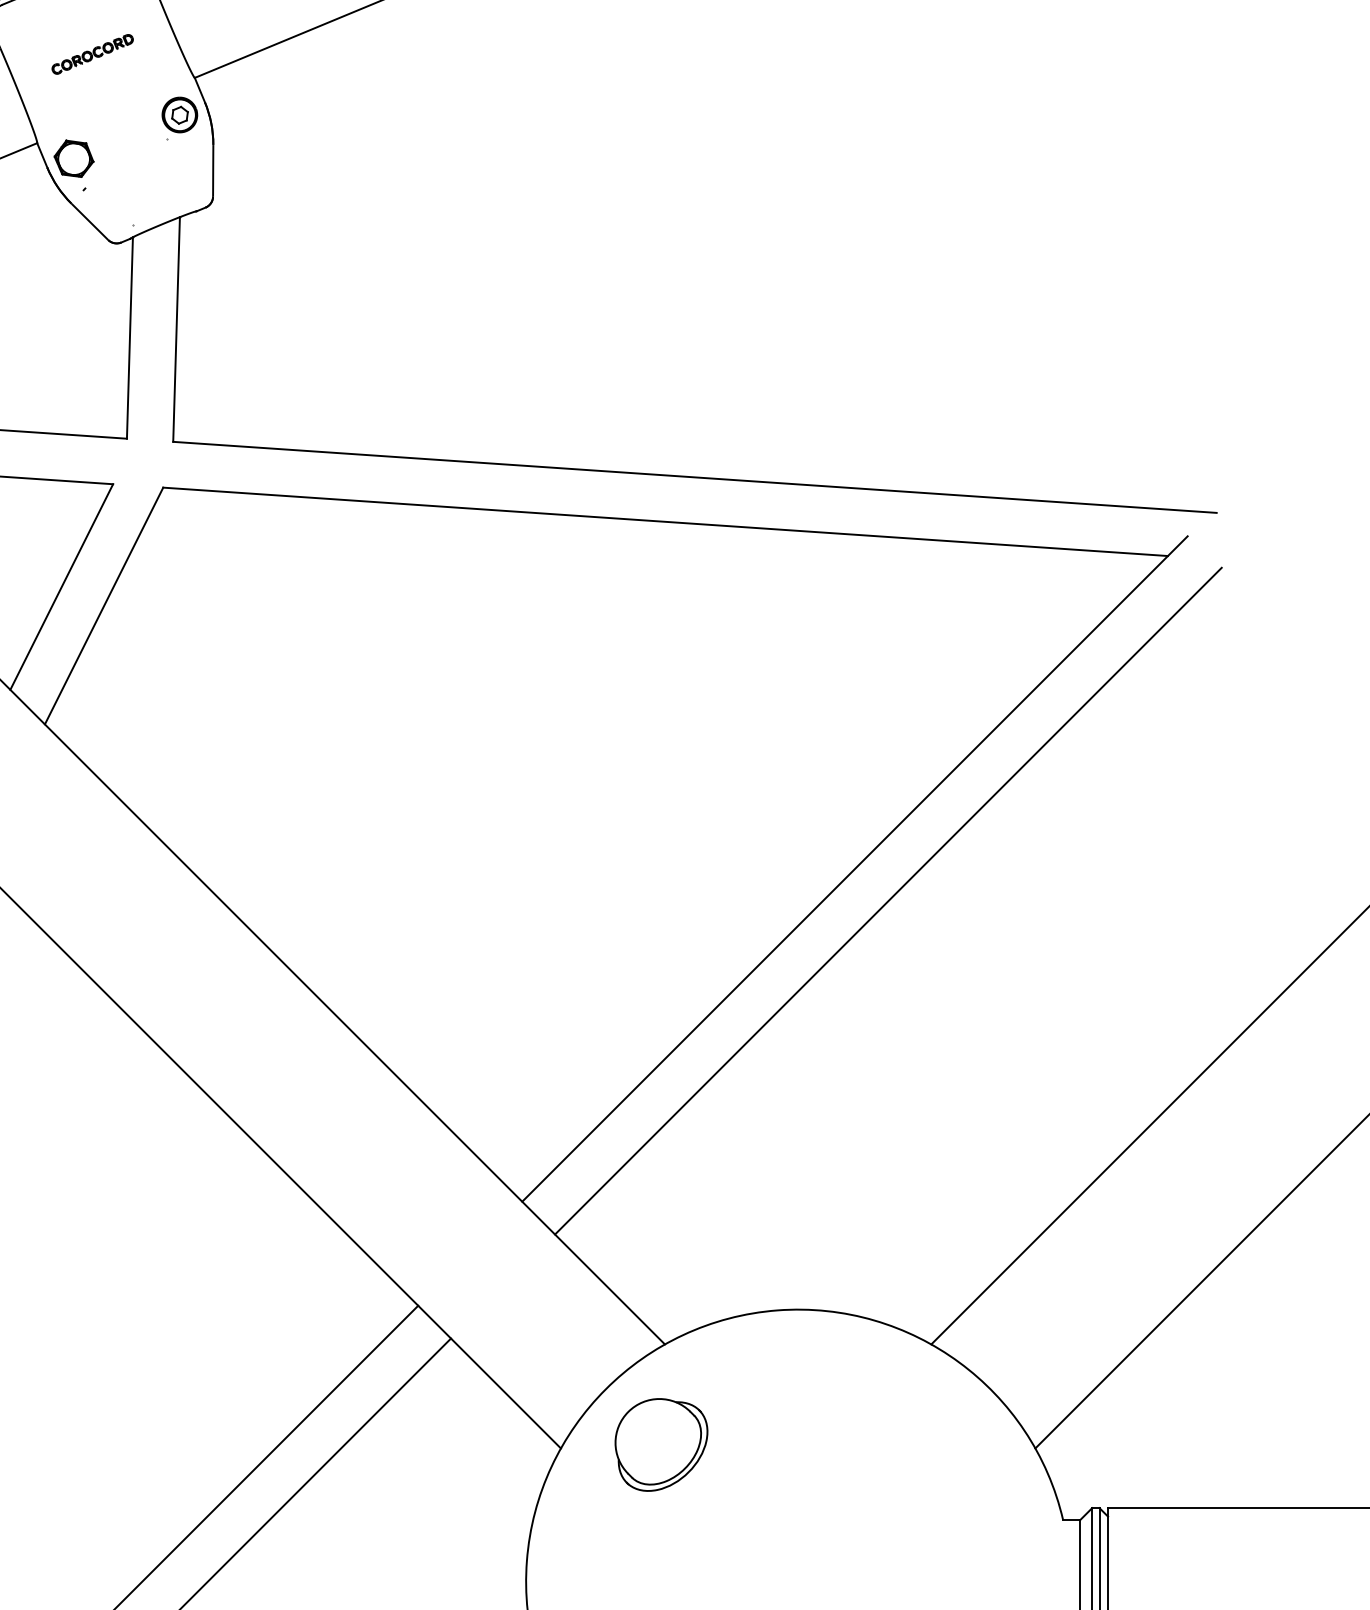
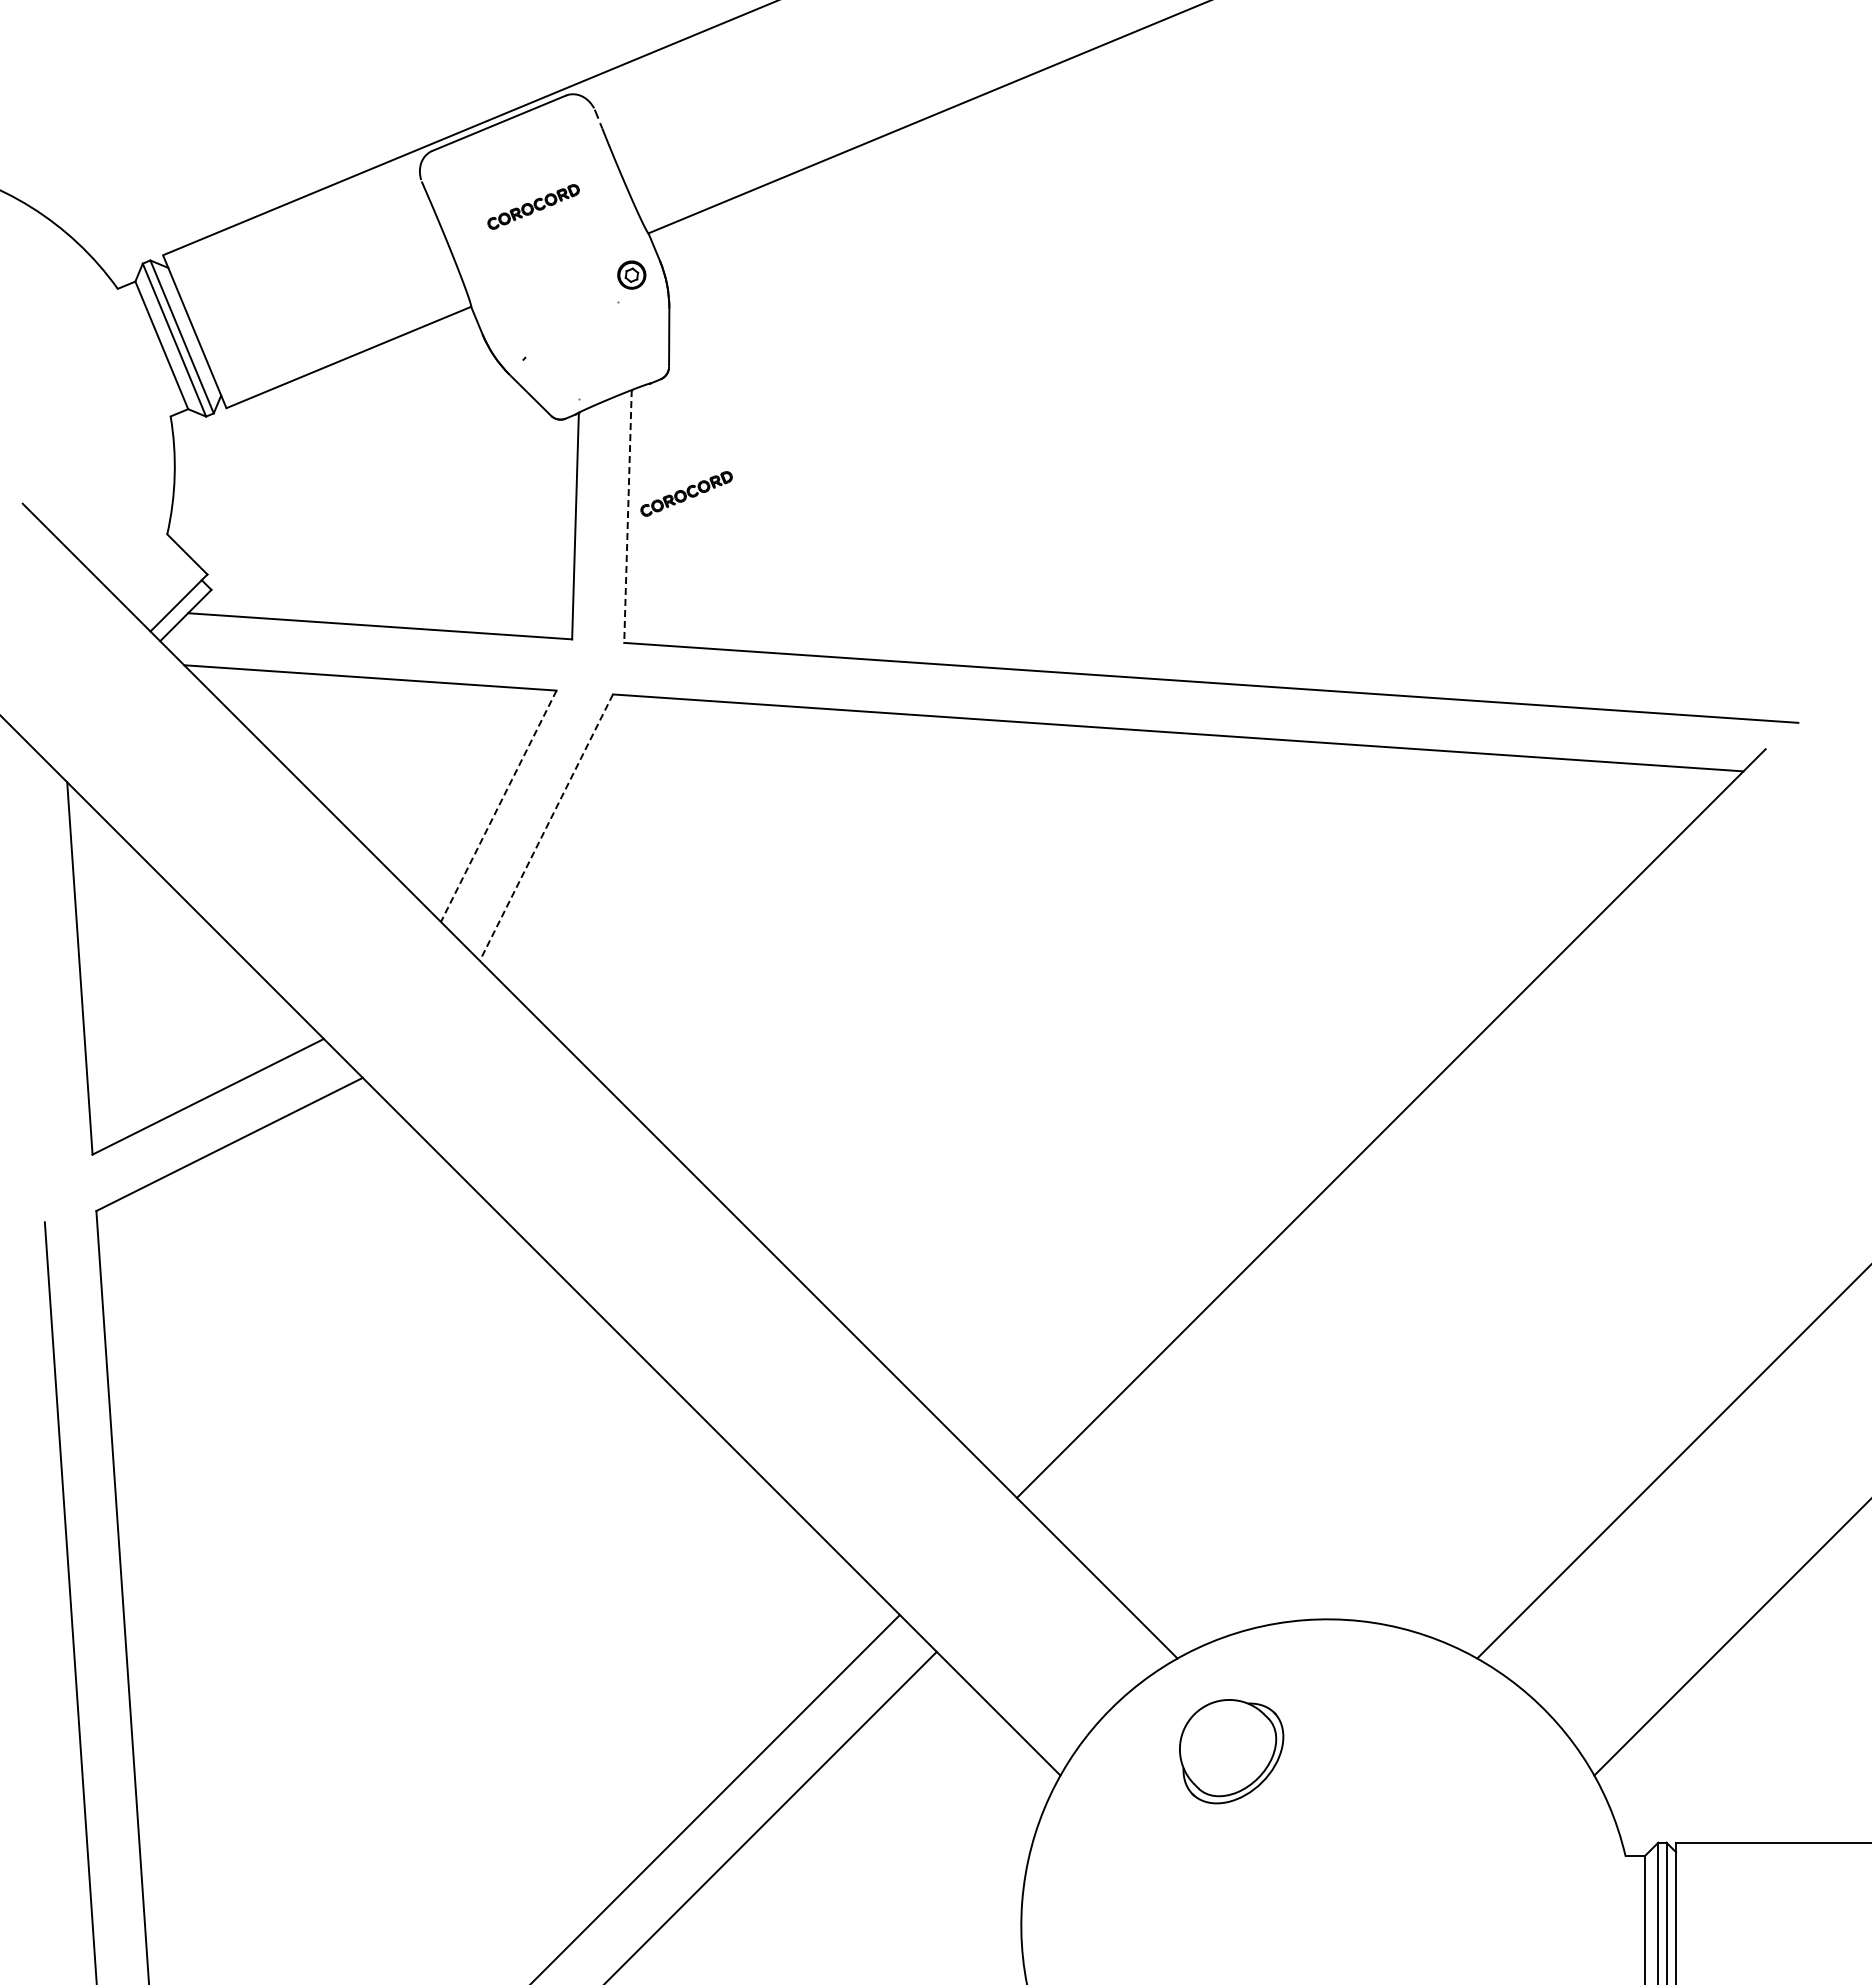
part: (179, 114) -> (631, 274), size x0.7
part: (73, 157) -> (512, 323), removed
part: (228, 309) -> (686, 493), added
line: (176, 330) -> (627, 517), solid -> dashed
line: (61, 587) -> (498, 806), solid -> dashed
line: (104, 605) -> (546, 827), solid -> dashed
line: (887, 900) -> (1428, 1159), removed
part: (661, 1444) -> (1231, 1751), moved

